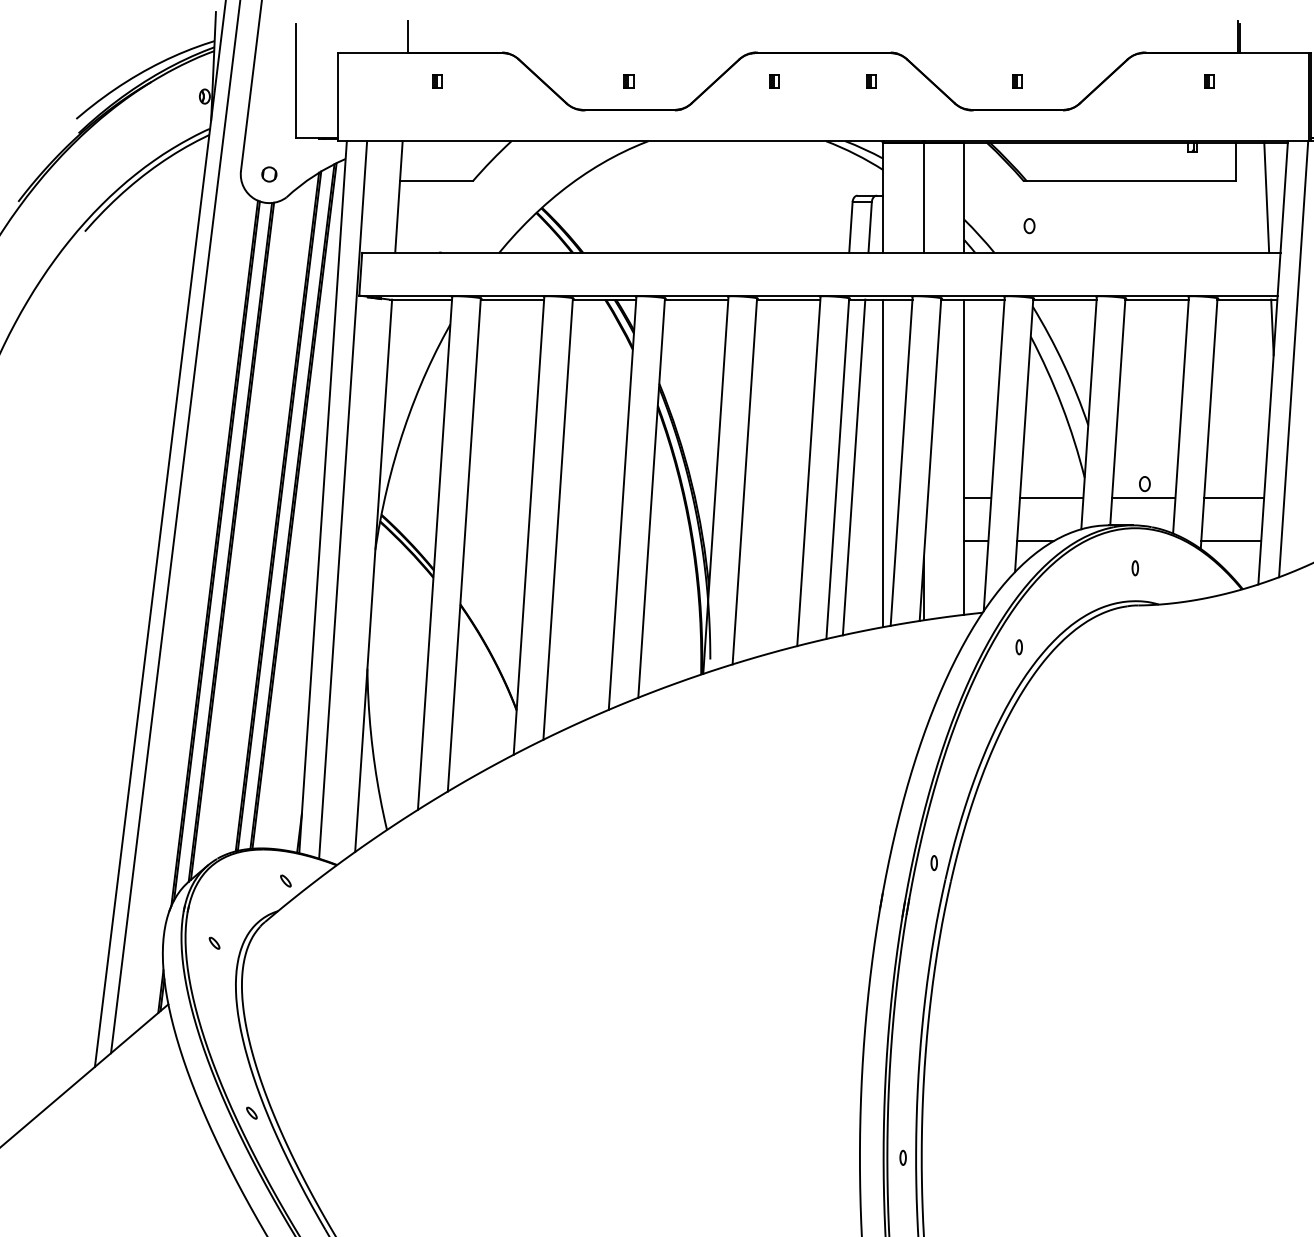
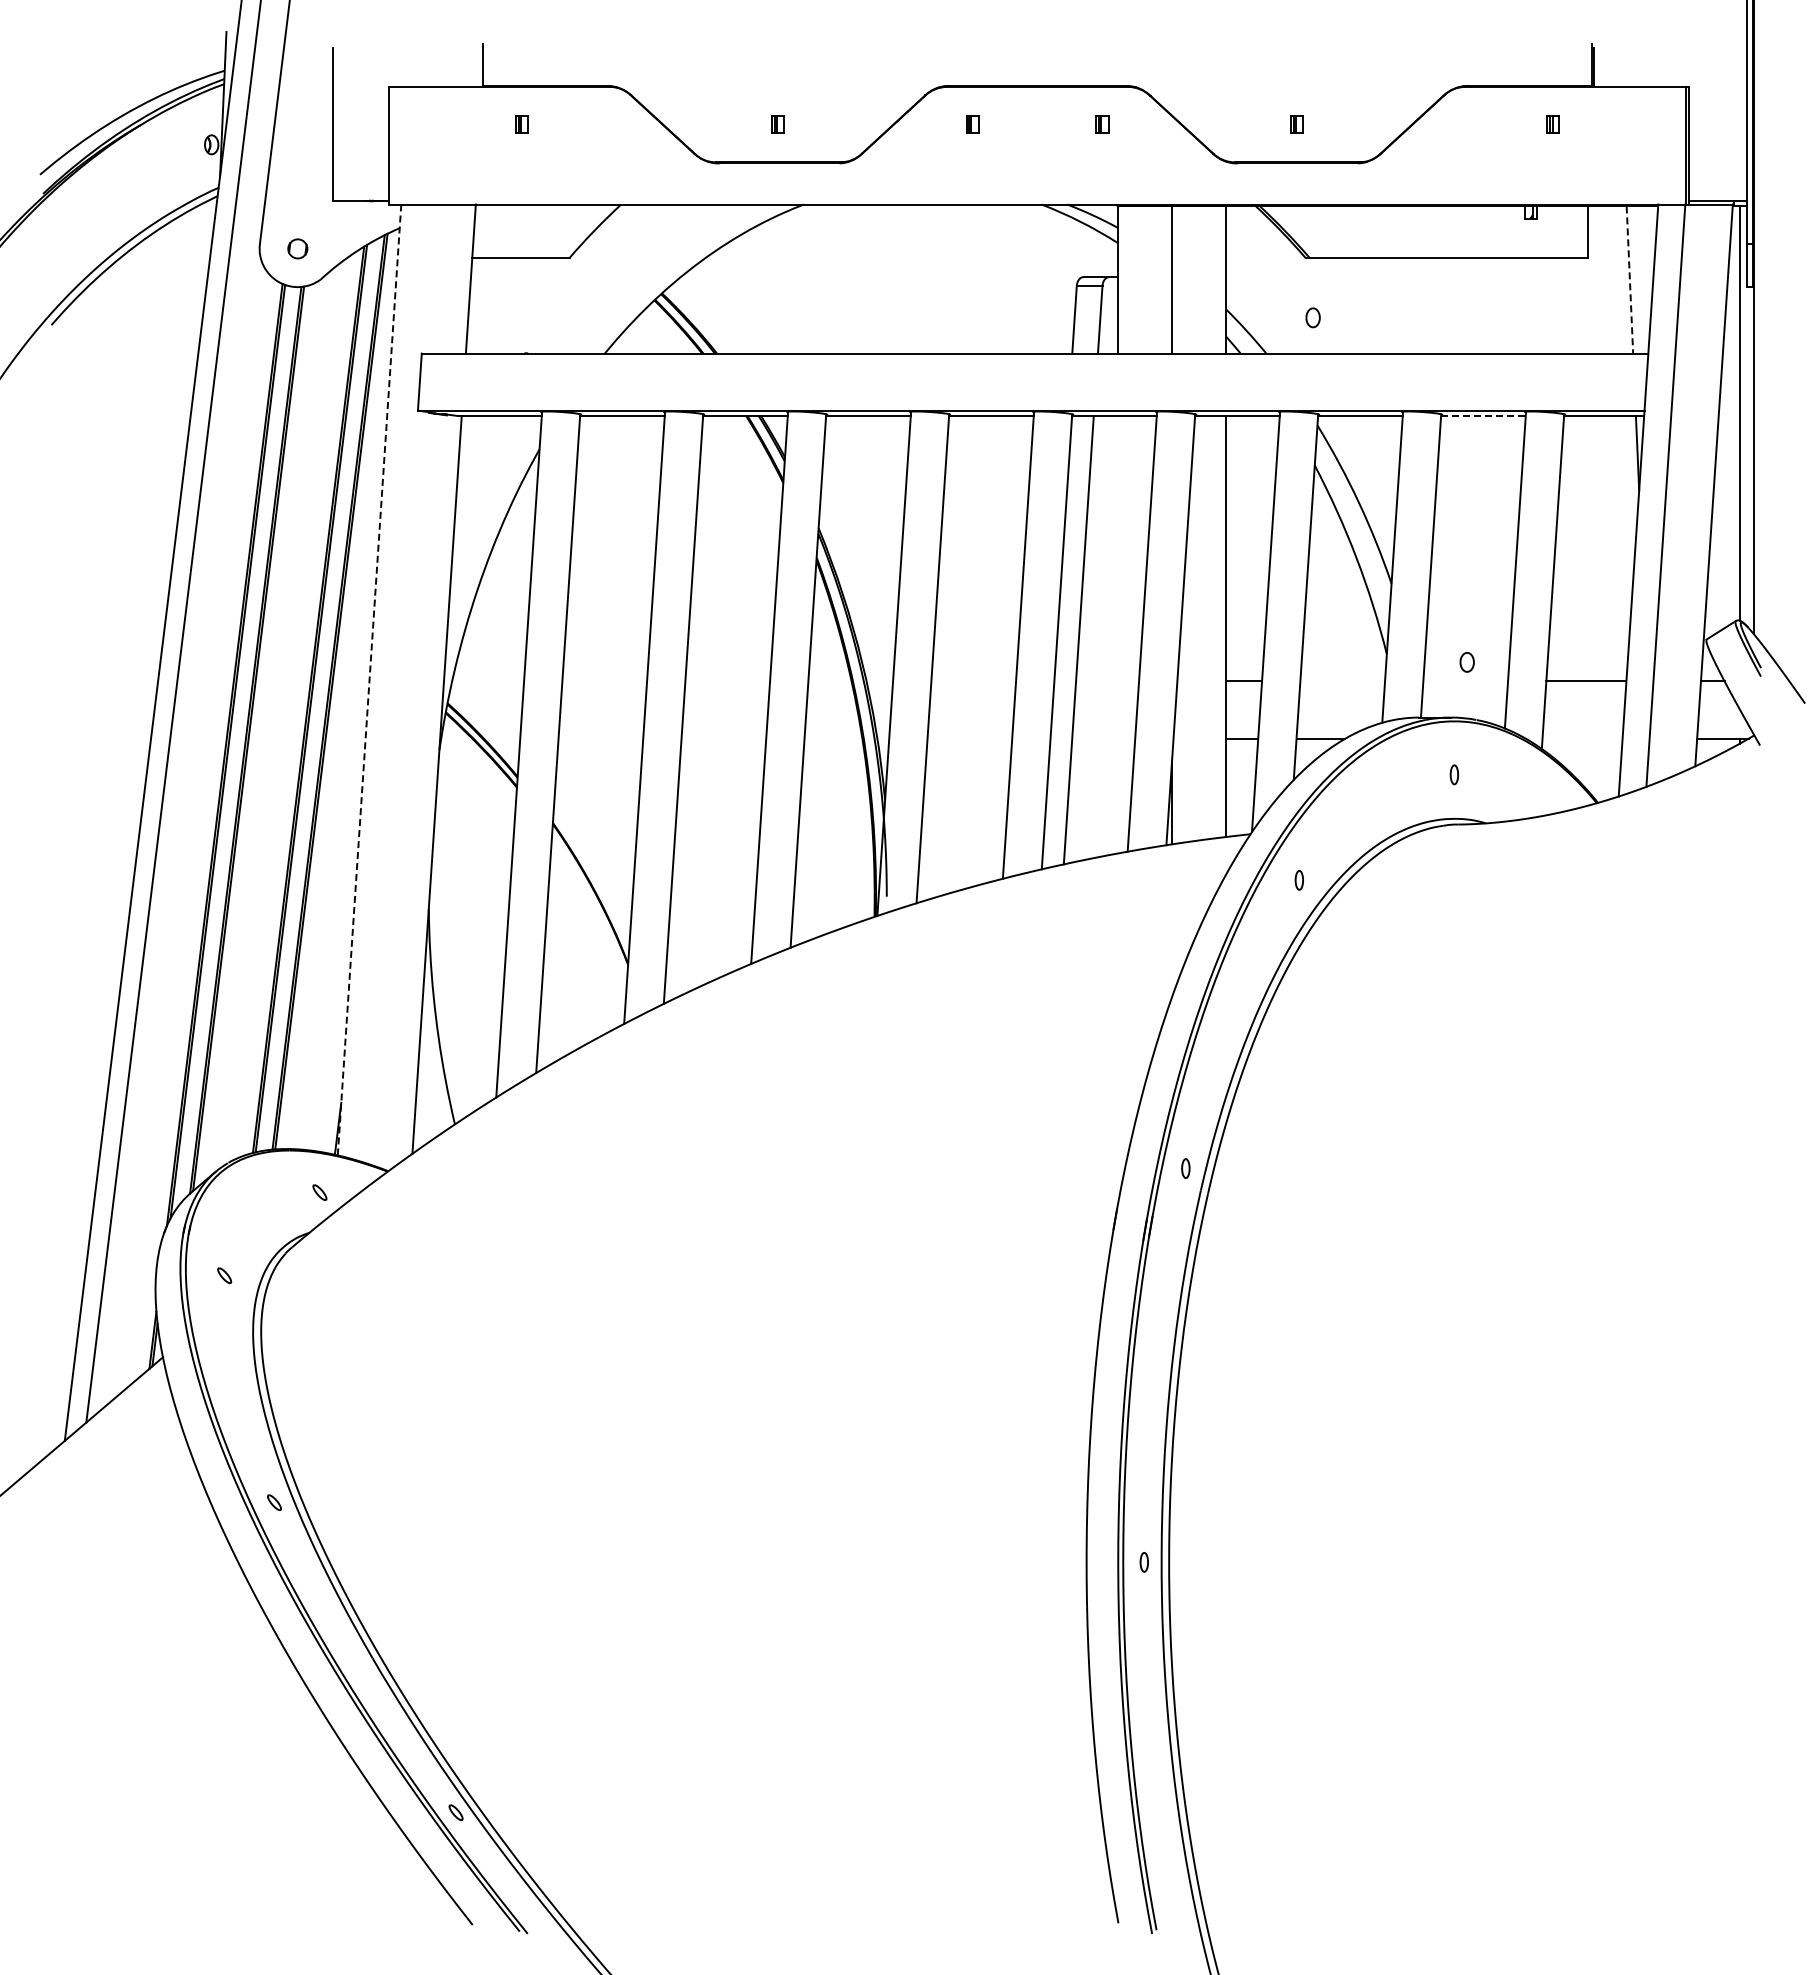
line: (1266, 198) -> (1629, 280), solid -> dashed
line: (1157, 299) -> (1483, 416), solid -> dashed
line: (883, 463) -> (1118, 634), removed
line: (323, 496) -> (369, 679), solid -> dashed
line: (1051, 498) -> (1342, 681), removed
line: (1143, 498) -> (1465, 681), removed
line: (343, 499) -> (396, 683), removed
line: (1231, 541) -> (1582, 738), removed

